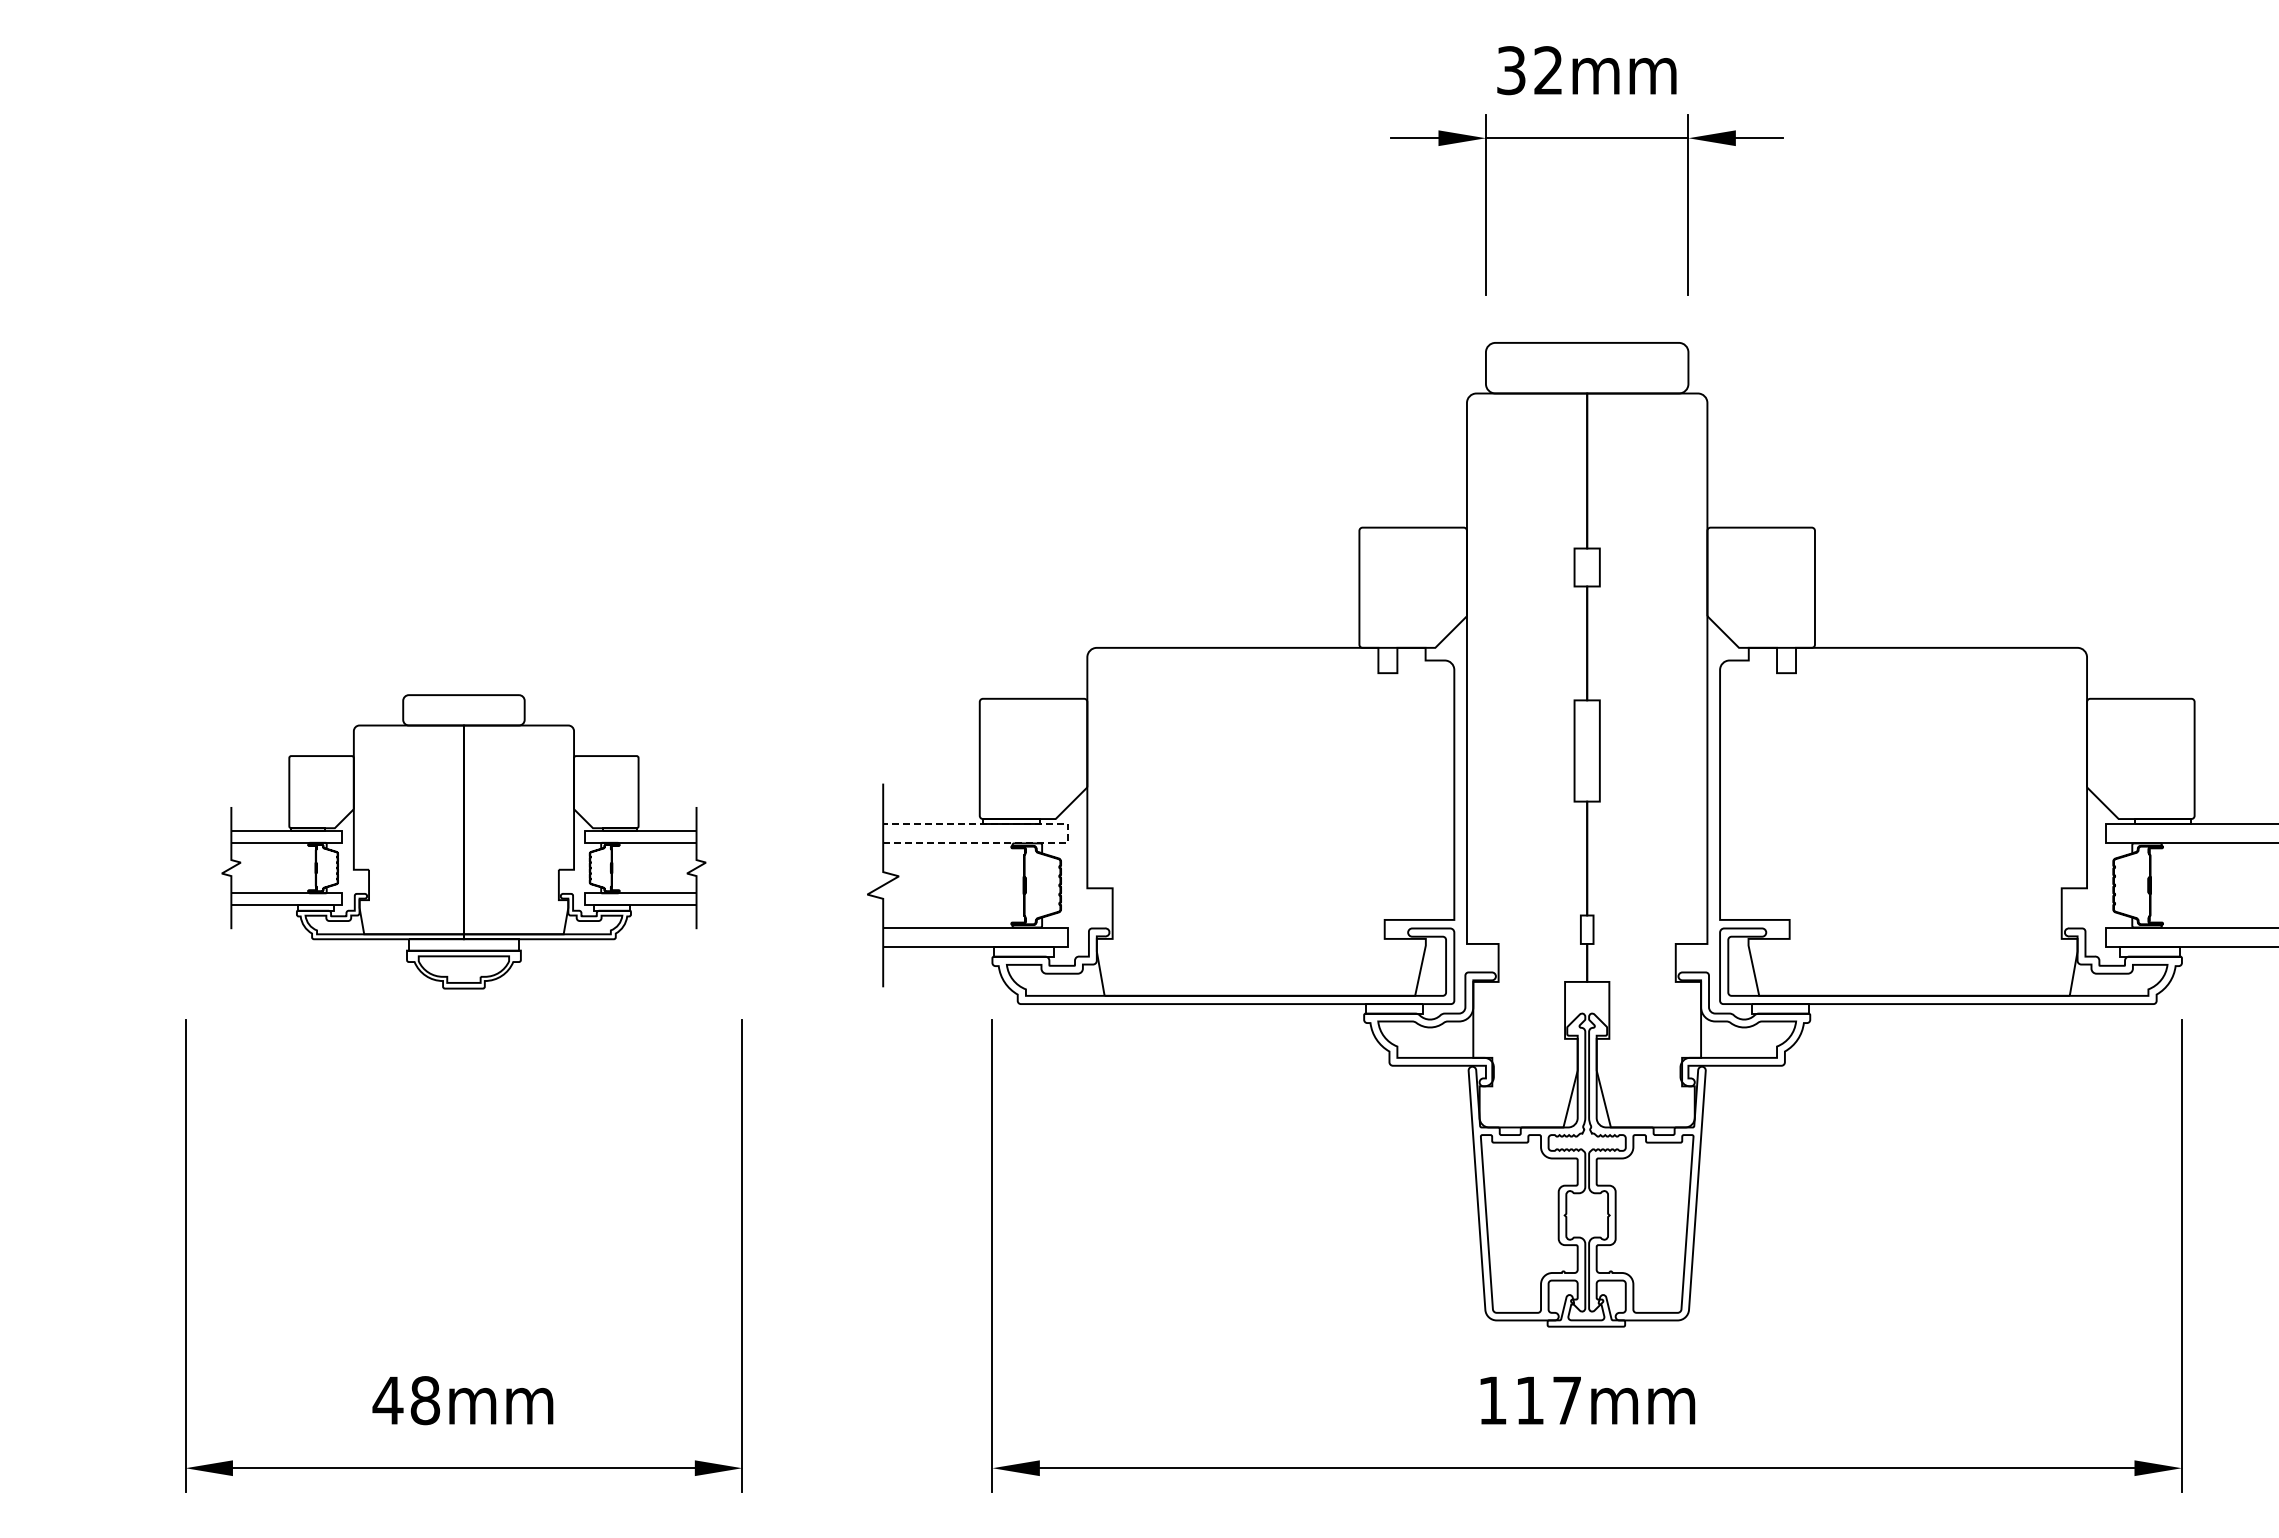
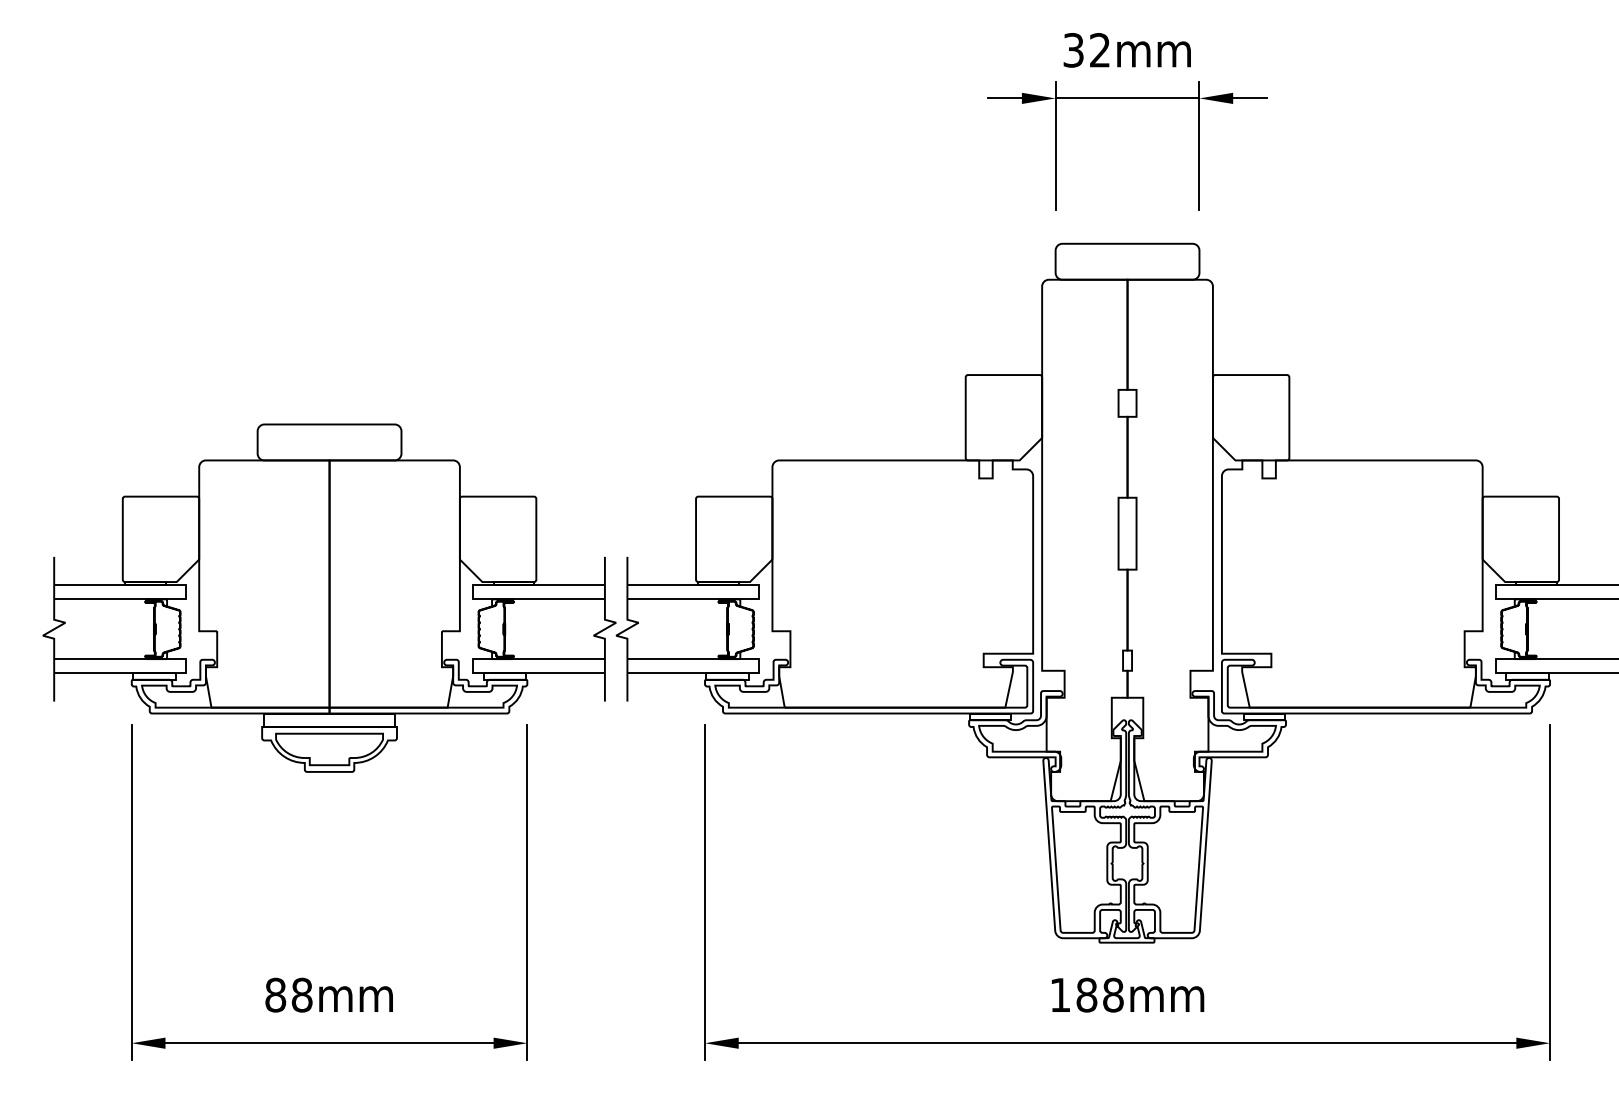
line: (1068, 833) -> (759, 592), dashed -> solid
part: (463, 841) -> (329, 598), size x1.67
text: (387, 1400) -> (275, 995), 48mm -> 88mm
text: (1548, 1400) -> (1100, 995), 117mm -> 188mm

